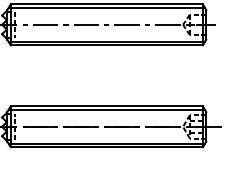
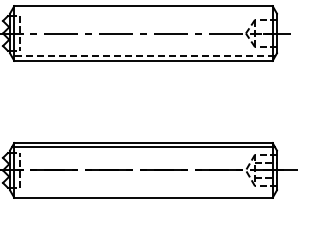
line: (106, 7) -> (143, 10), removed
line: (106, 41) -> (143, 56), solid -> dashed
line: (106, 144) -> (143, 193), removed

